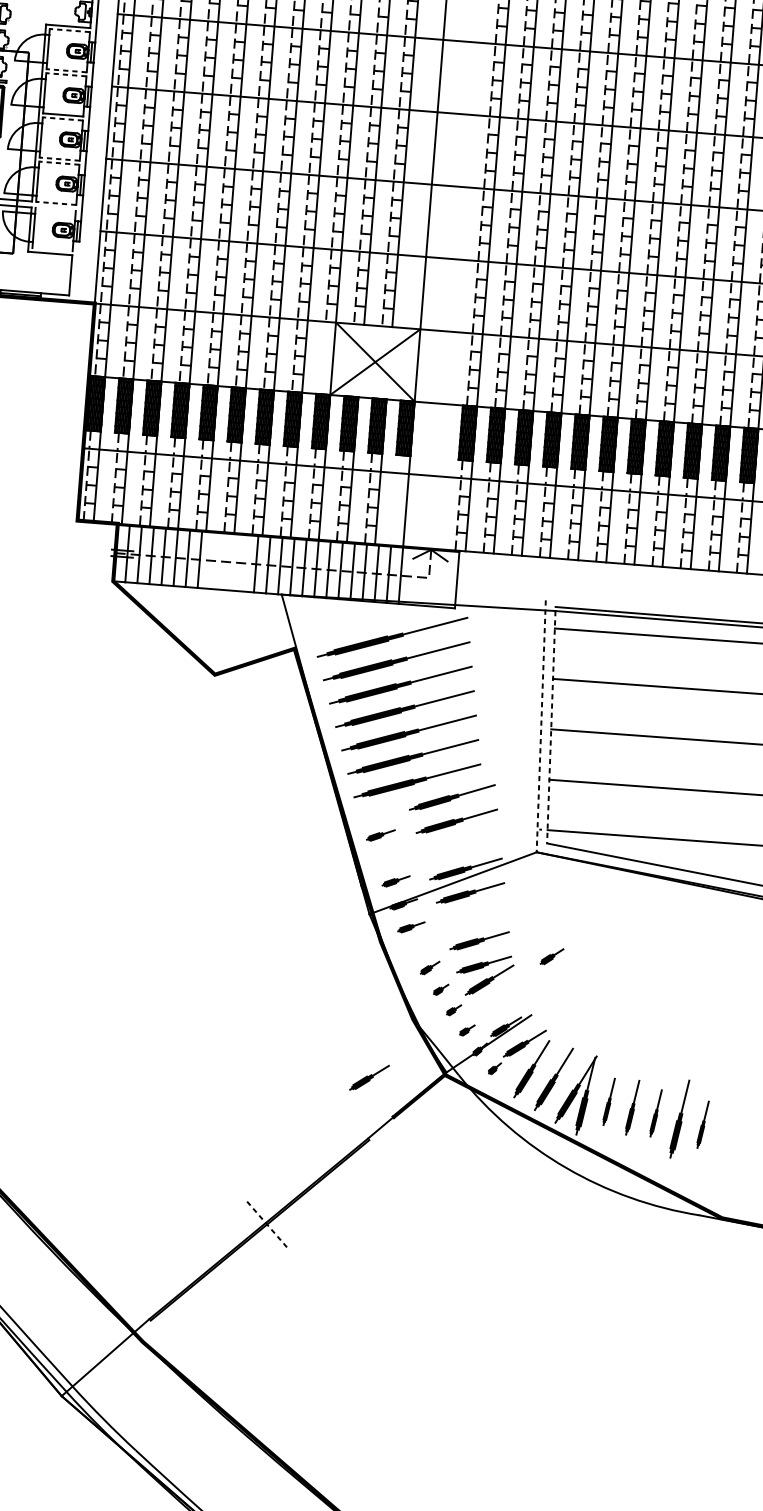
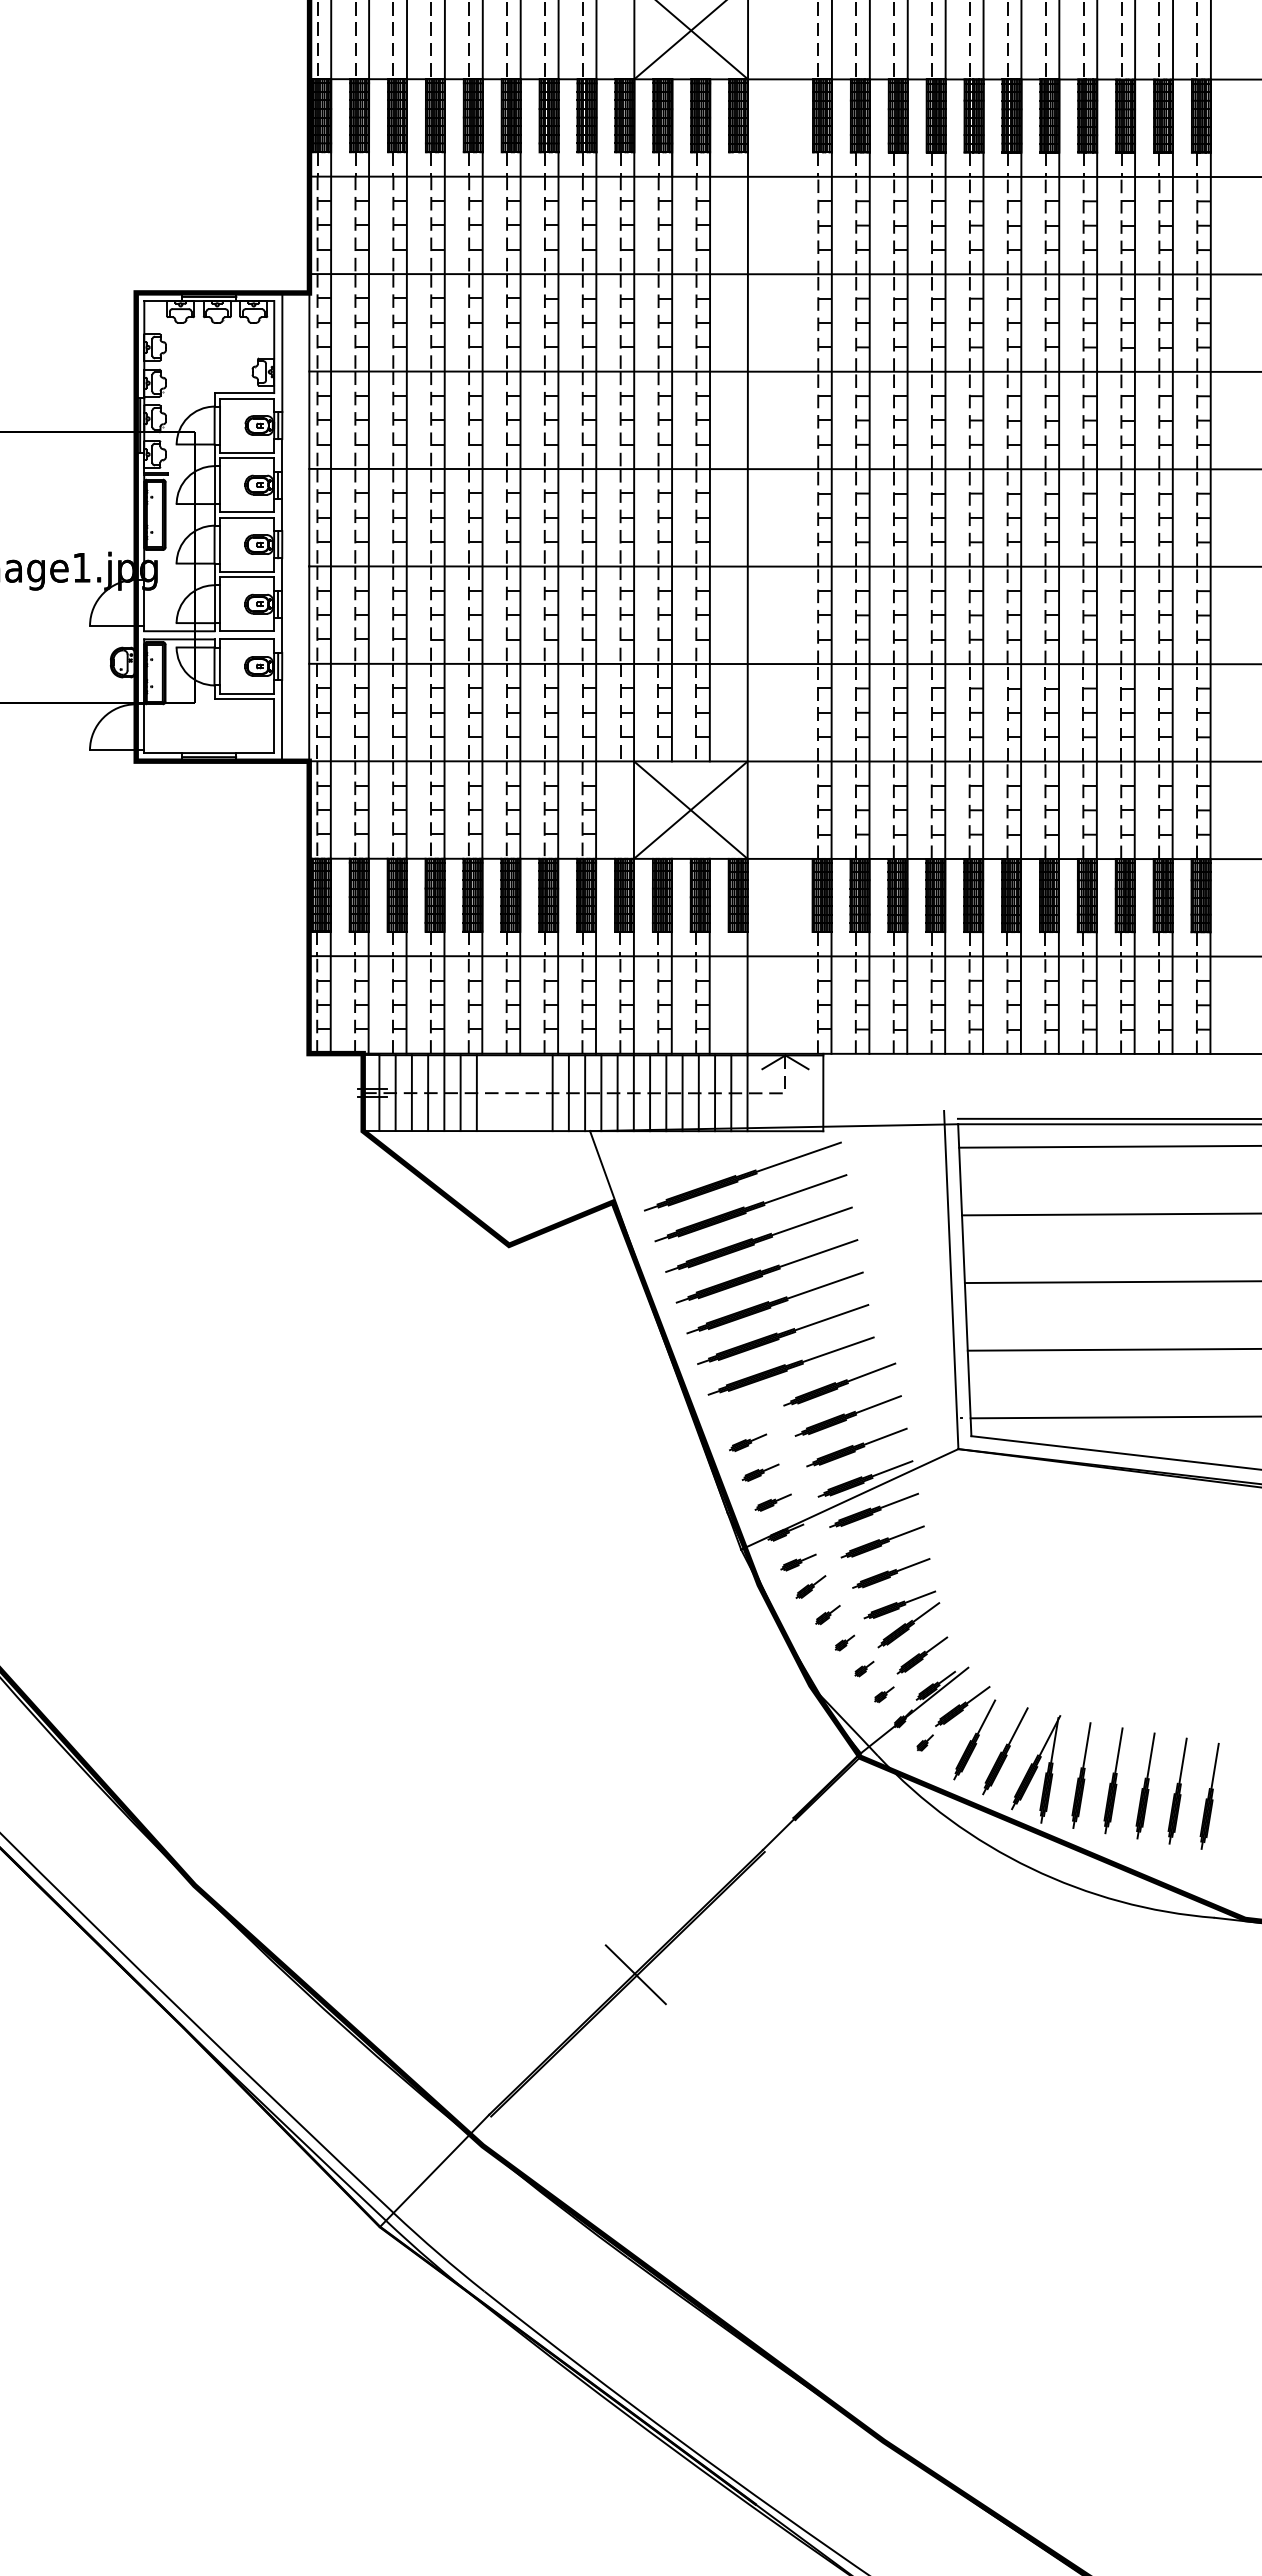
line: (69, 30) -> (246, 398), dashed -> solid
line: (66, 70) -> (246, 452), dashed -> solid
line: (65, 75) -> (246, 458), dashed -> solid
line: (62, 118) -> (246, 517), dashed -> solid
line: (59, 158) -> (246, 571), dashed -> solid
line: (58, 163) -> (246, 577), dashed -> solid
line: (55, 203) -> (246, 631), dashed -> solid
line: (55, 209) -> (246, 639), added
line: (52, 249) -> (246, 693), added
line: (77, 271) -> (282, 720), added
line: (541, 726) -> (951, 1280), dashed -> solid
line: (551, 727) -> (964, 1280), dashed -> solid
part: (461, 845) -> (856, 1447), added
part: (388, 858) -> (760, 1472), added
part: (474, 916) -> (882, 1541), added
part: (551, 956) -> (810, 1586), moved
part: (369, 1077) -> (922, 1655), moved
part: (609, 1101) -> (1081, 1775), size x1.67
part: (632, 1107) -> (1113, 1780), size x1.43
part: (655, 1113) -> (1145, 1785), size x1.67
part: (702, 1124) -> (1209, 1795), size x1.67
line: (266, 1223) -> (635, 1974), dashed -> solid

